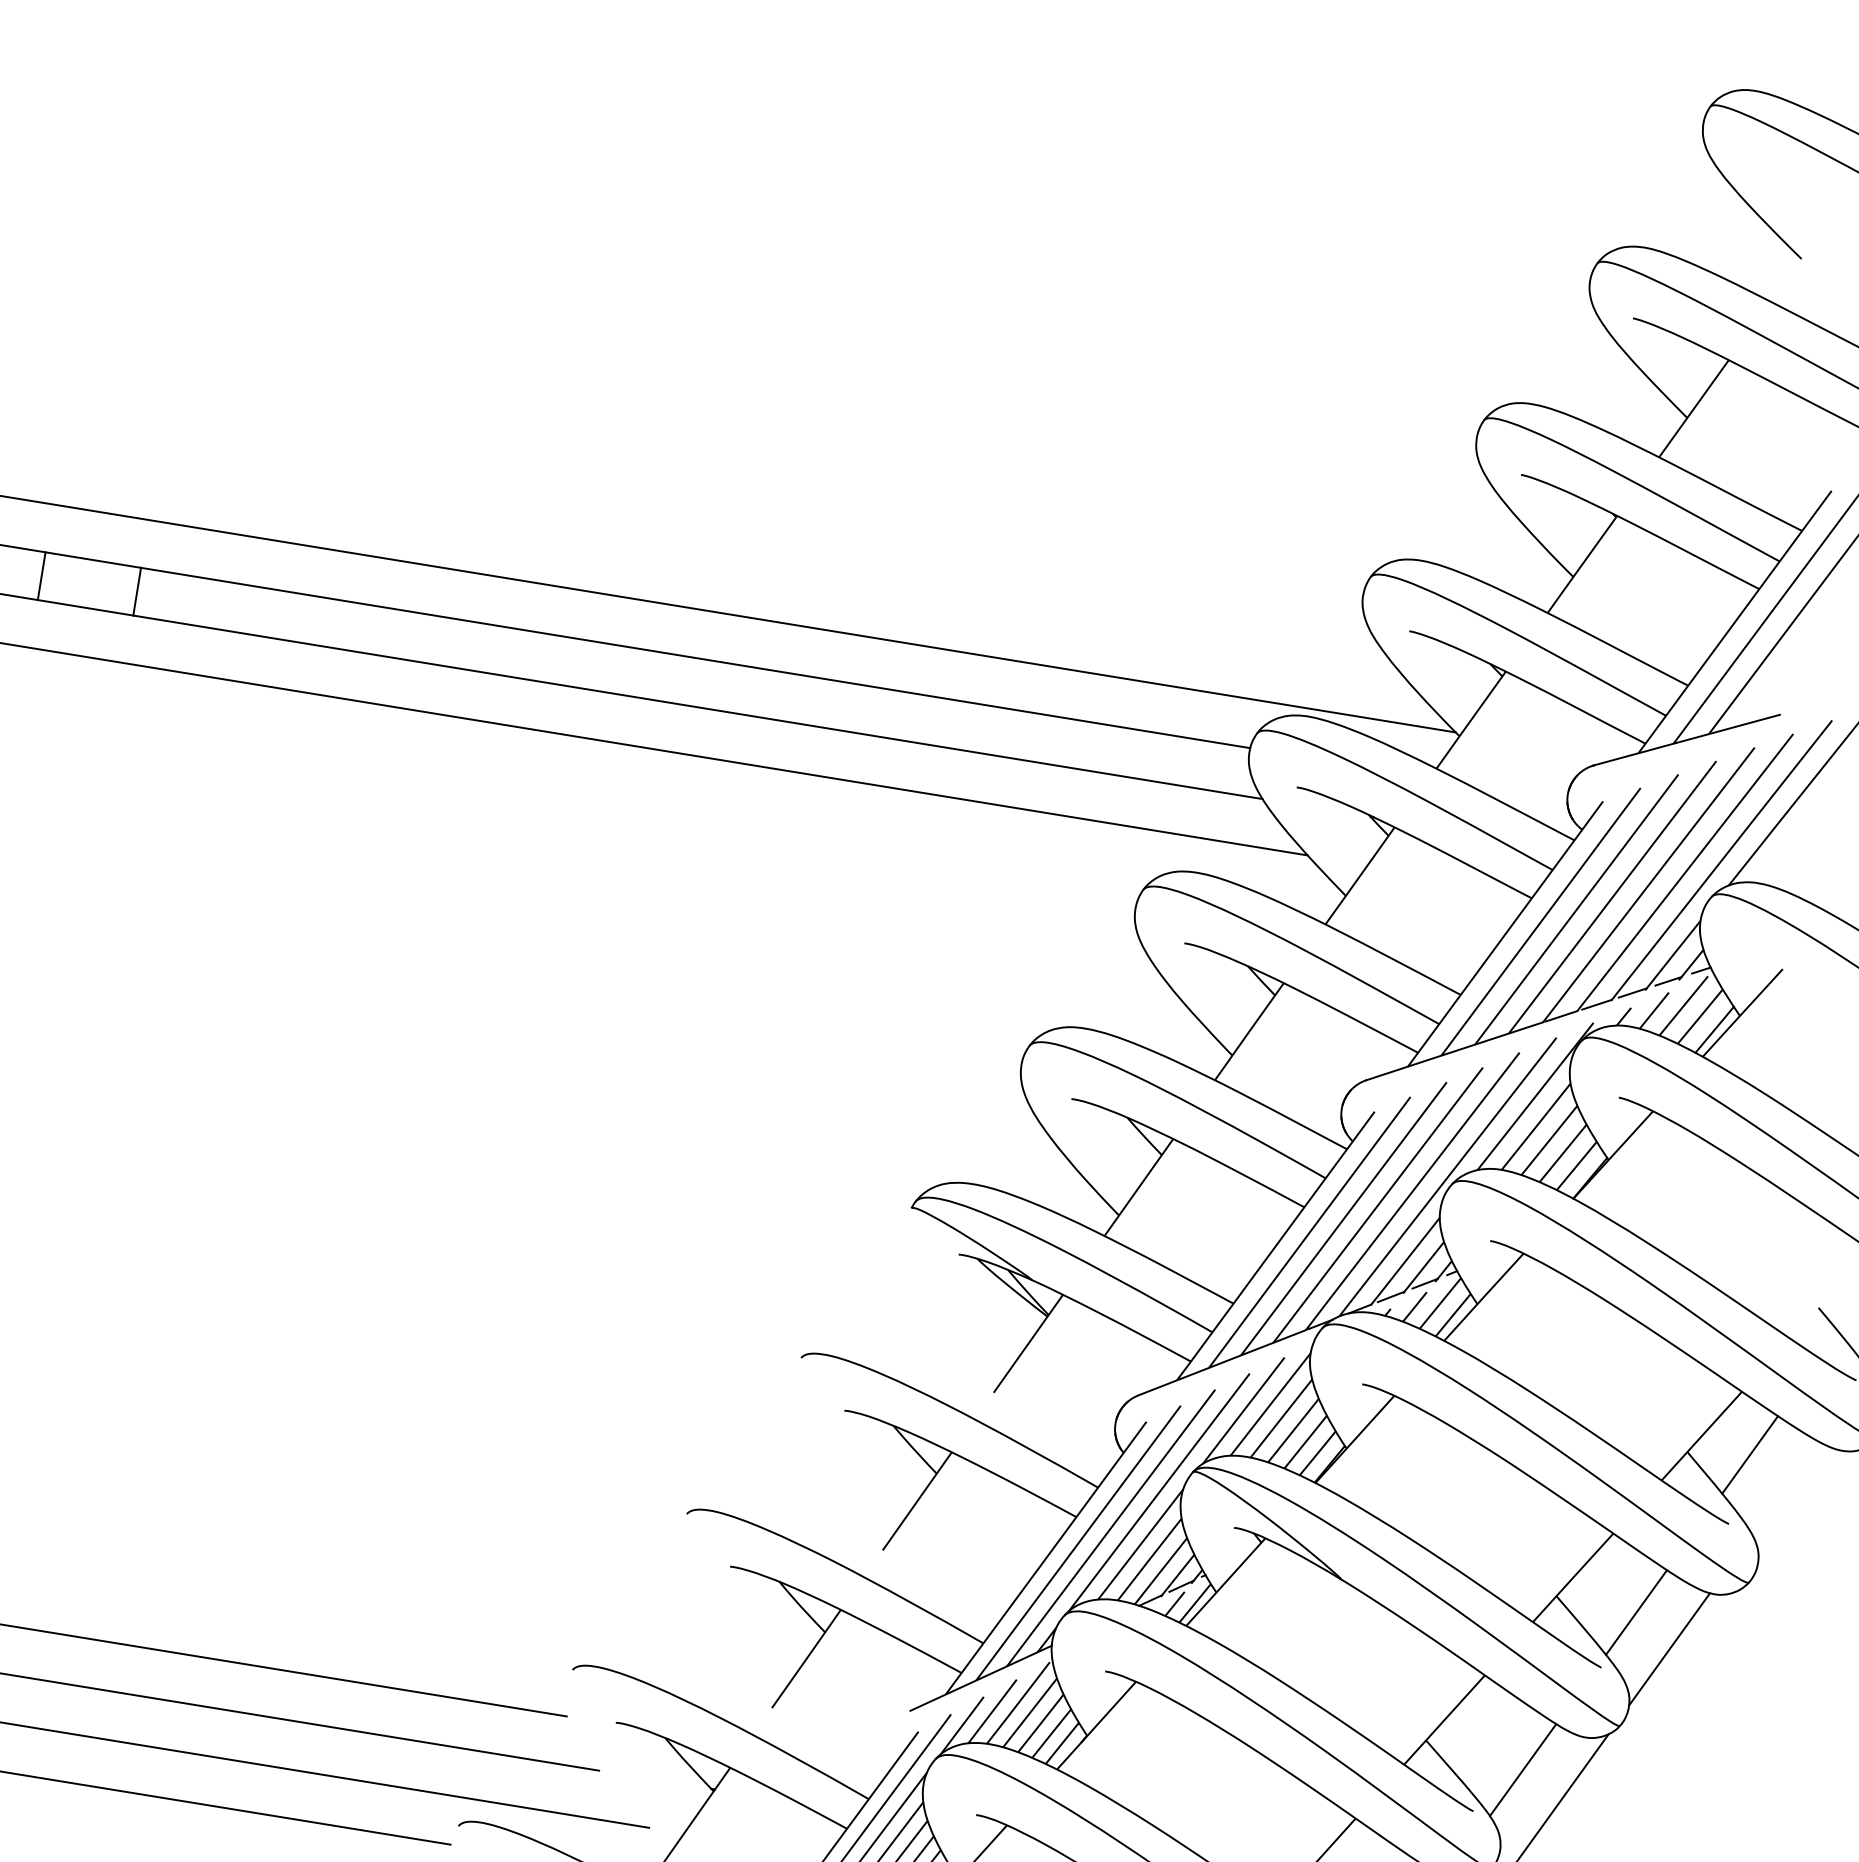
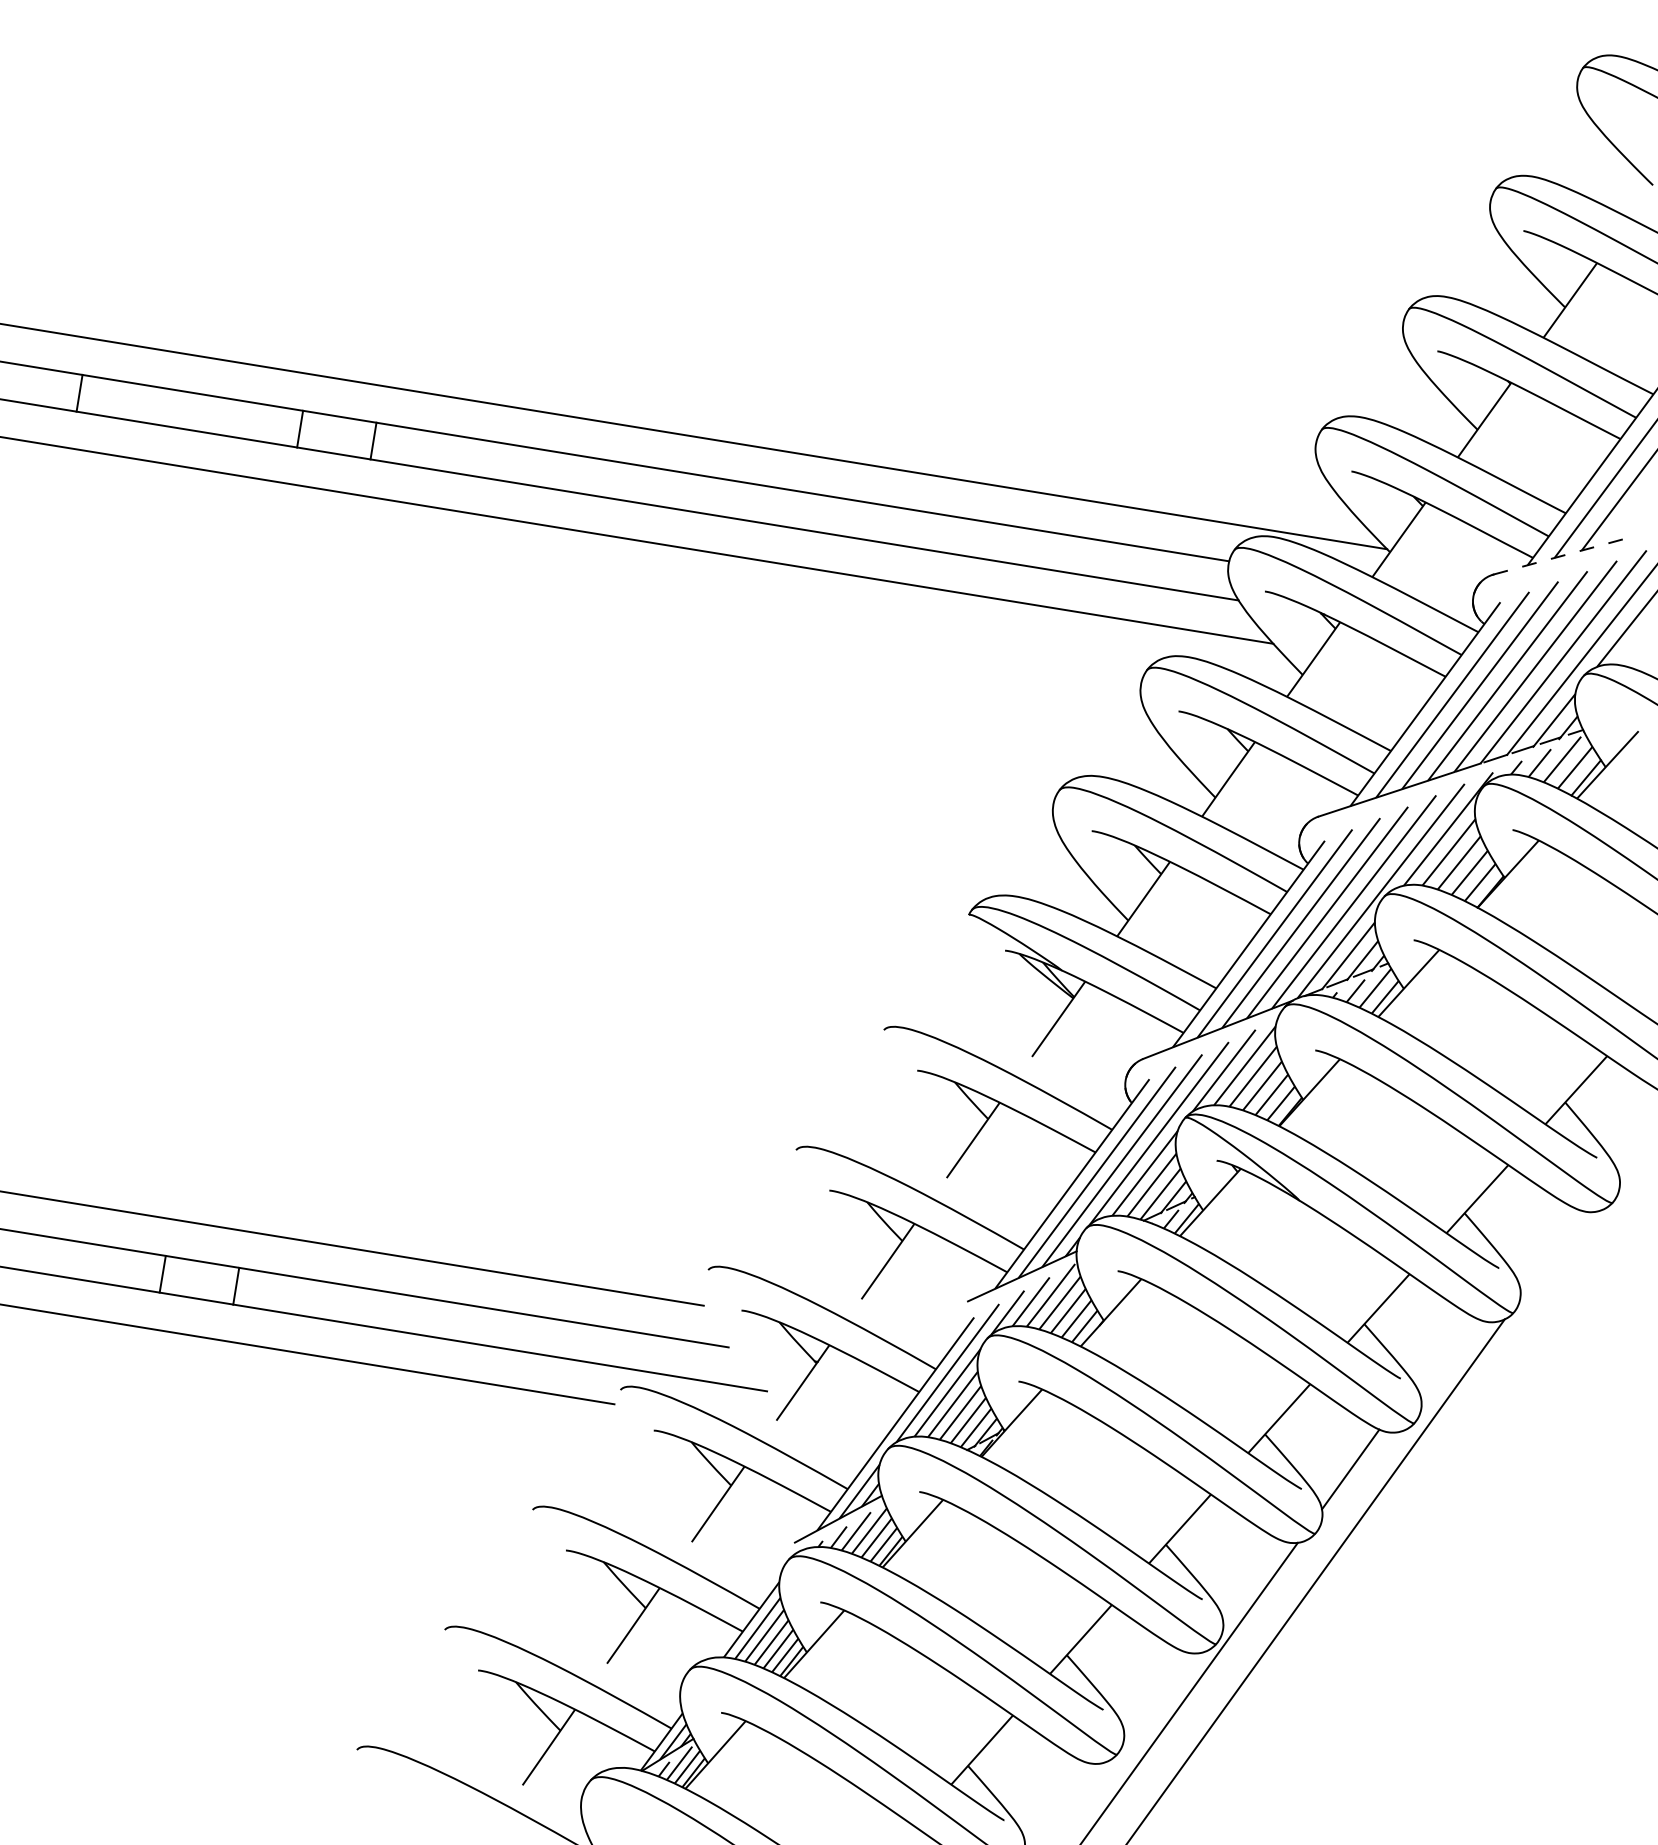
line: (1687, 740) -> (1565, 555), solid -> dashed
line: (1750, 1454) -> (1613, 1104), removed
line: (1635, 1612) -> (1525, 1225), removed
line: (1669, 1649) -> (1551, 1254), removed
line: (1522, 1769) -> (1438, 1346), removed

